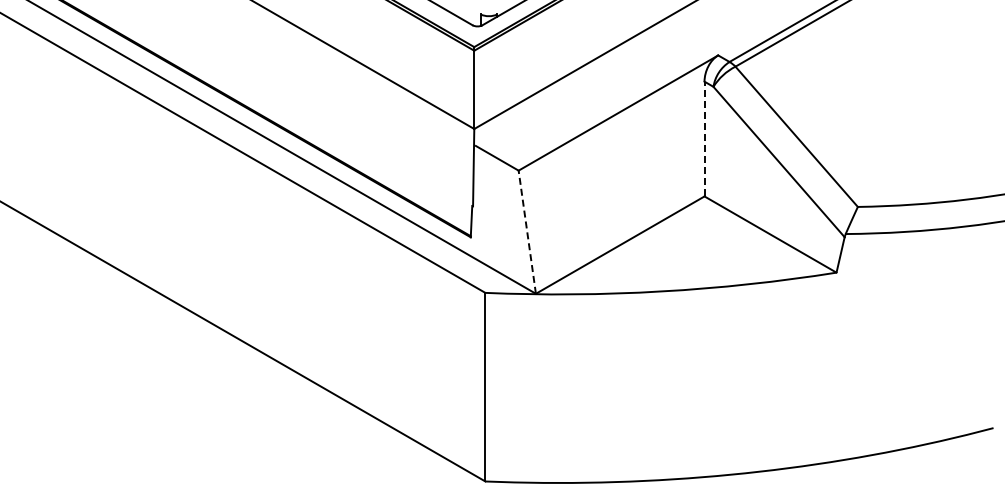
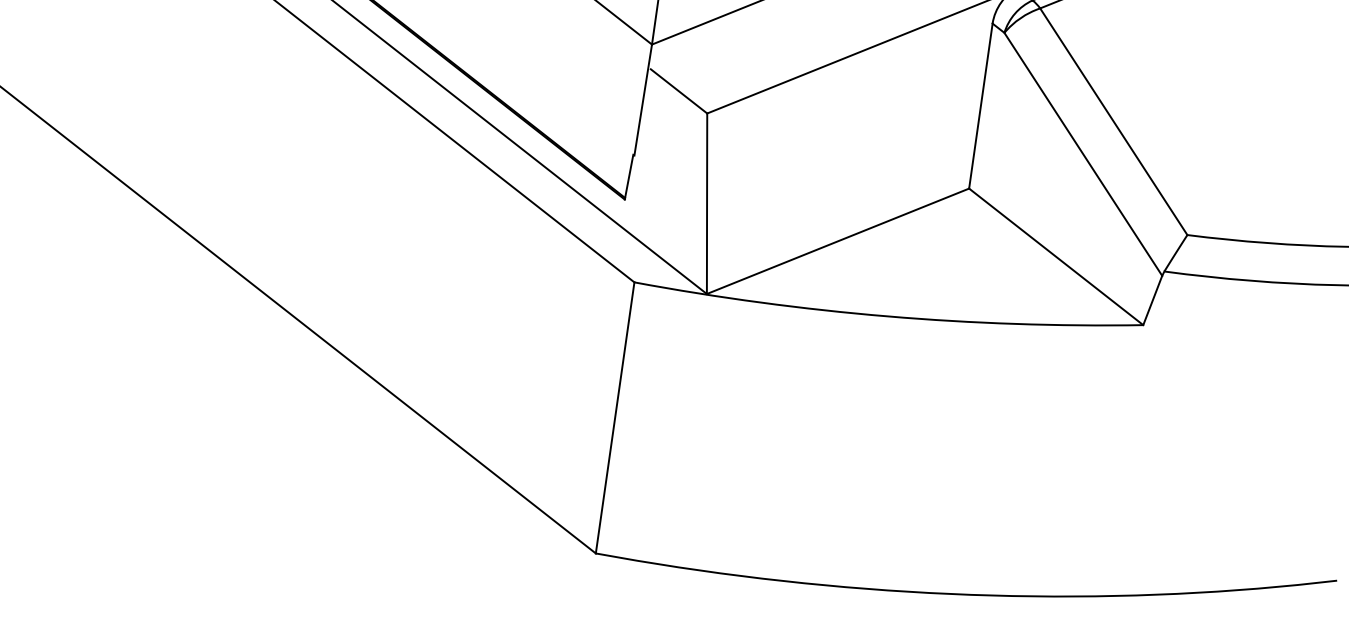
line: (704, 138) -> (980, 105), dashed -> solid
line: (527, 231) -> (707, 202), dashed -> solid

